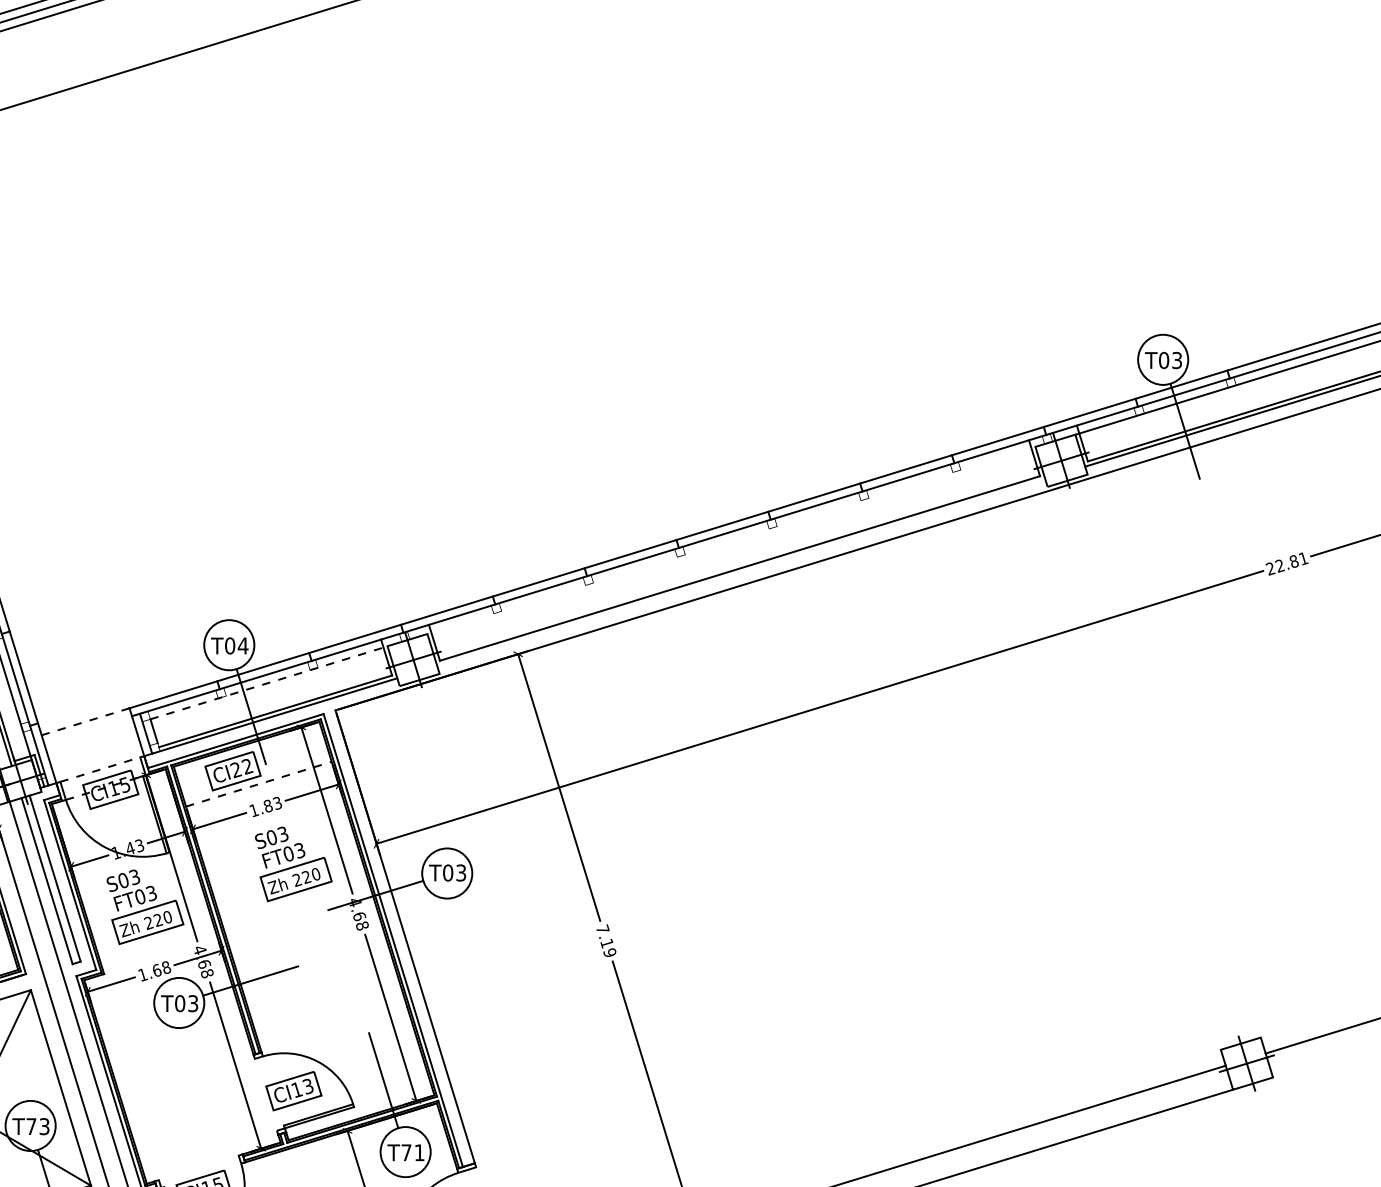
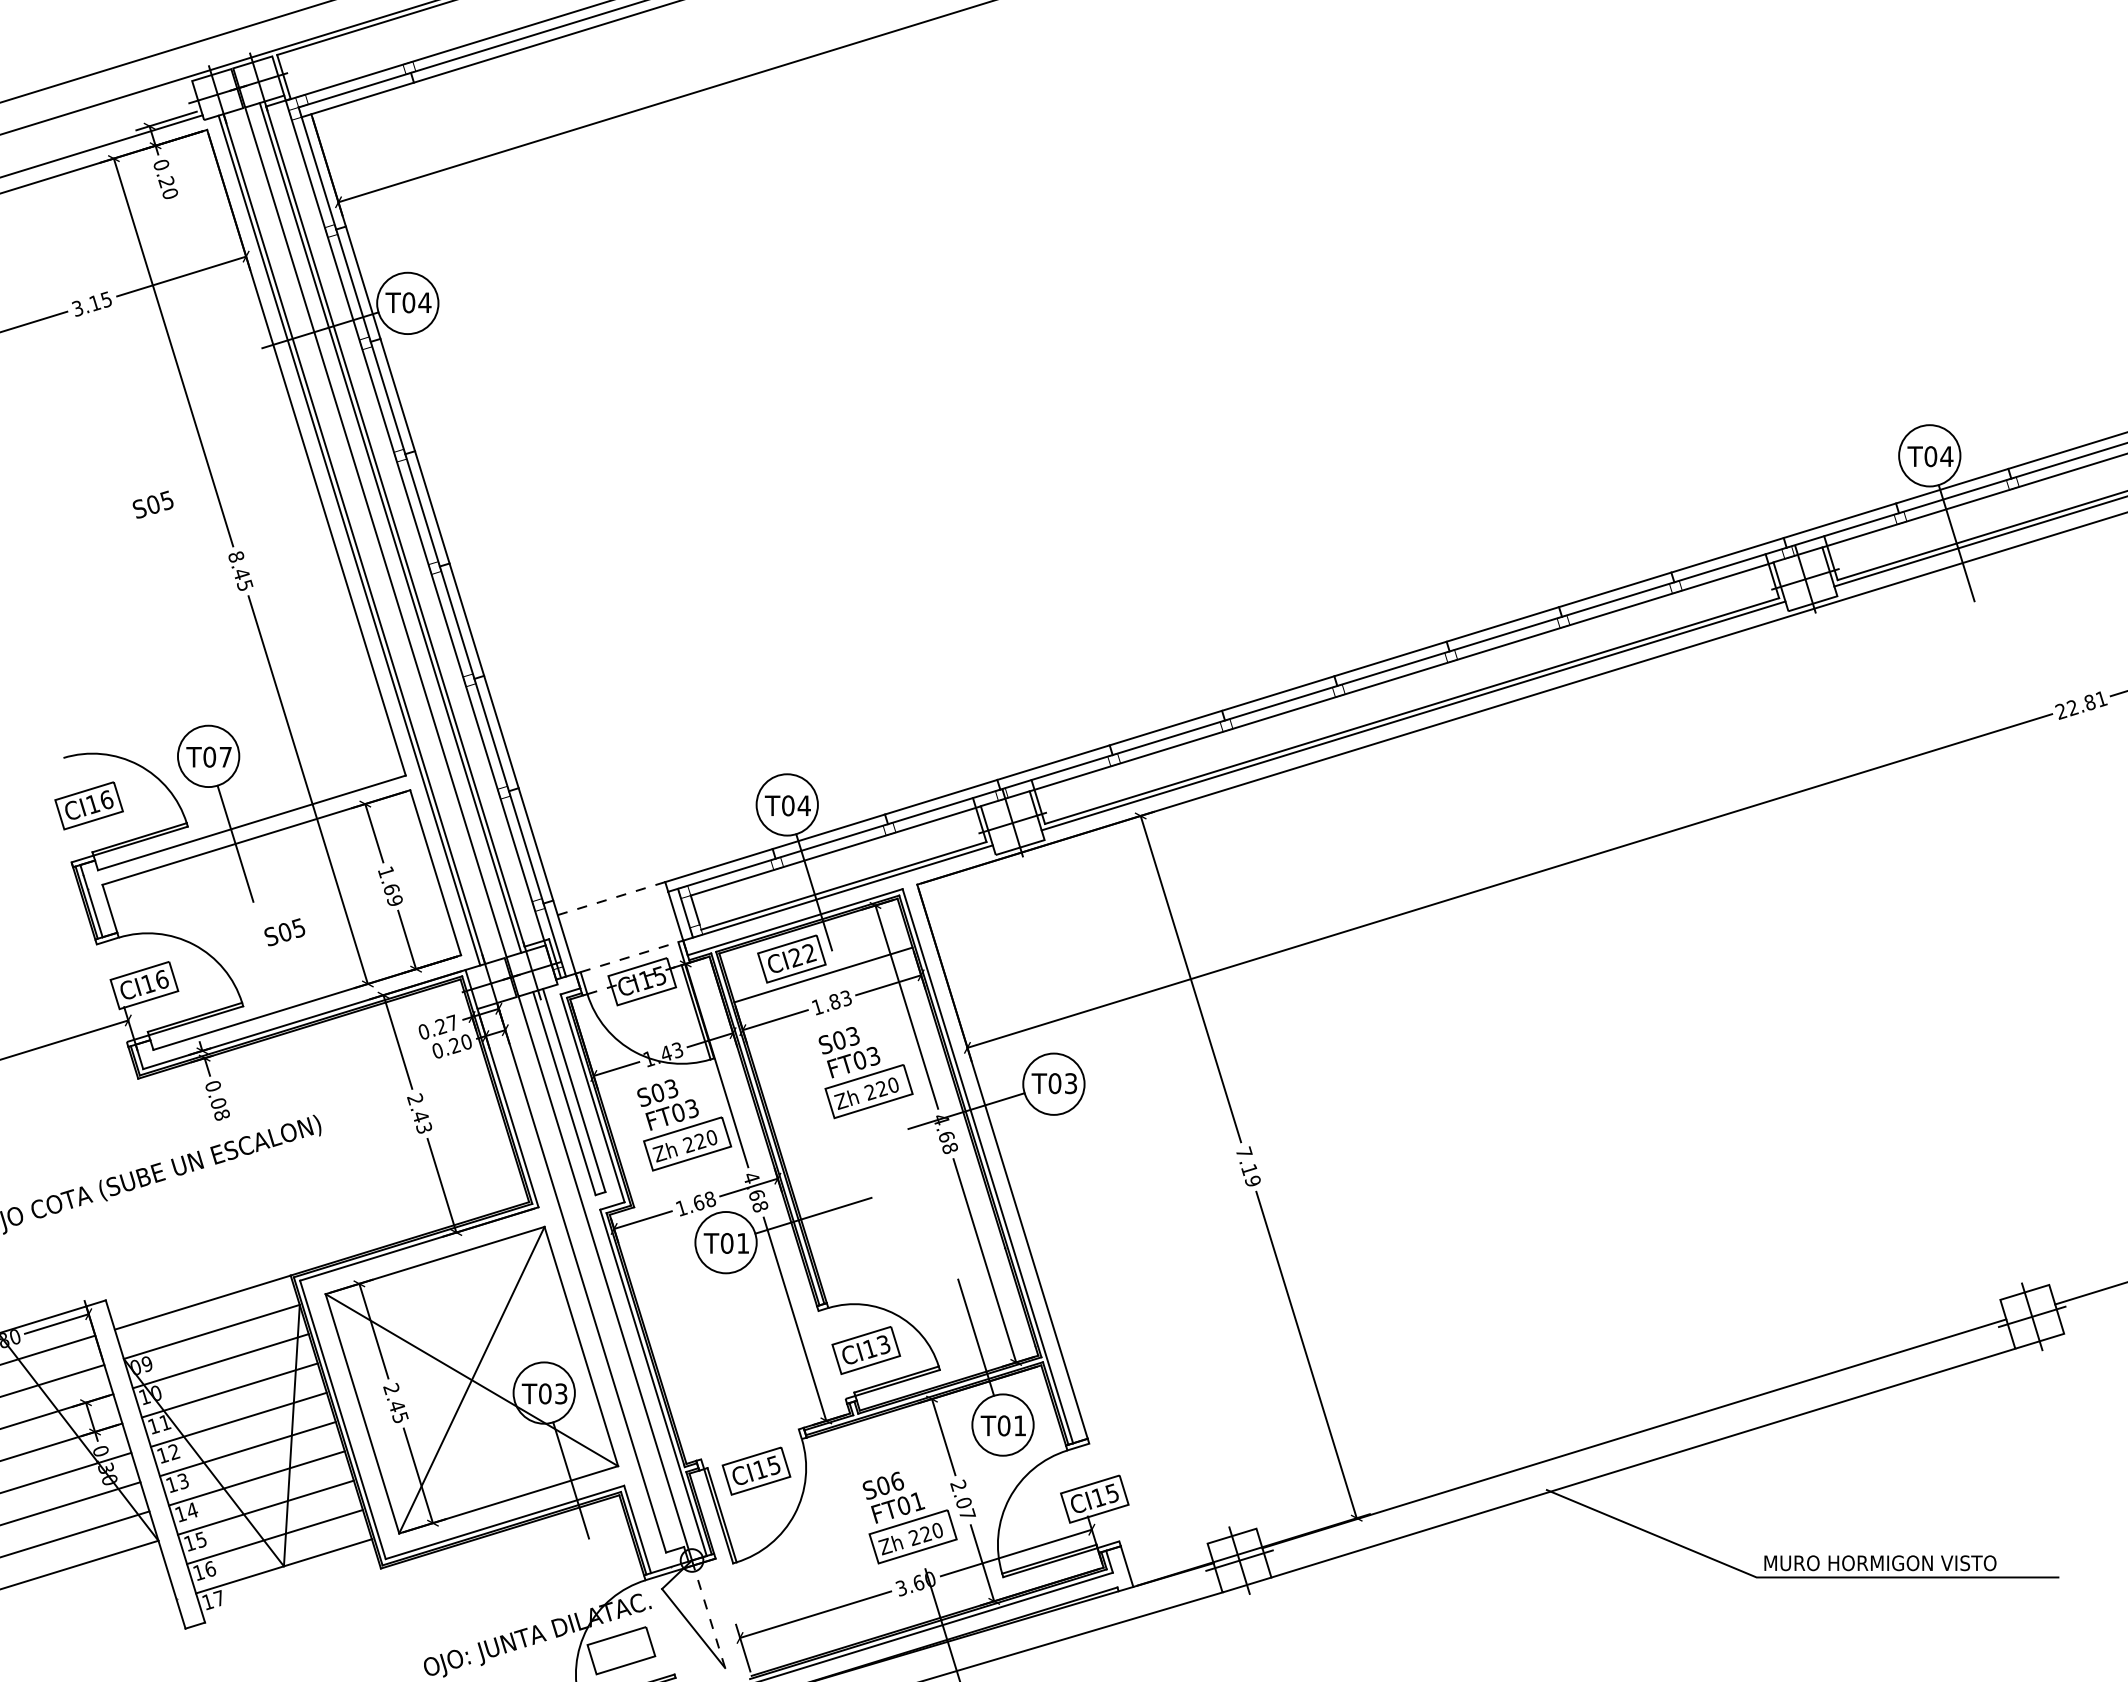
text: (1176, 360) -> (1946, 456), T03 -> T04
line: (731, 540) -> (1401, 676), added
line: (741, 572) -> (1413, 715), added
line: (268, 682) -> (835, 850), dashed -> solid
line: (258, 783) -> (823, 974), dashed -> solid
text: (193, 1002) -> (743, 1242), T03 -> T01
text: (31, 1126) -> (545, 1393), T73 -> T03
text: (406, 1152) -> (1003, 1425), T71 -> T01

